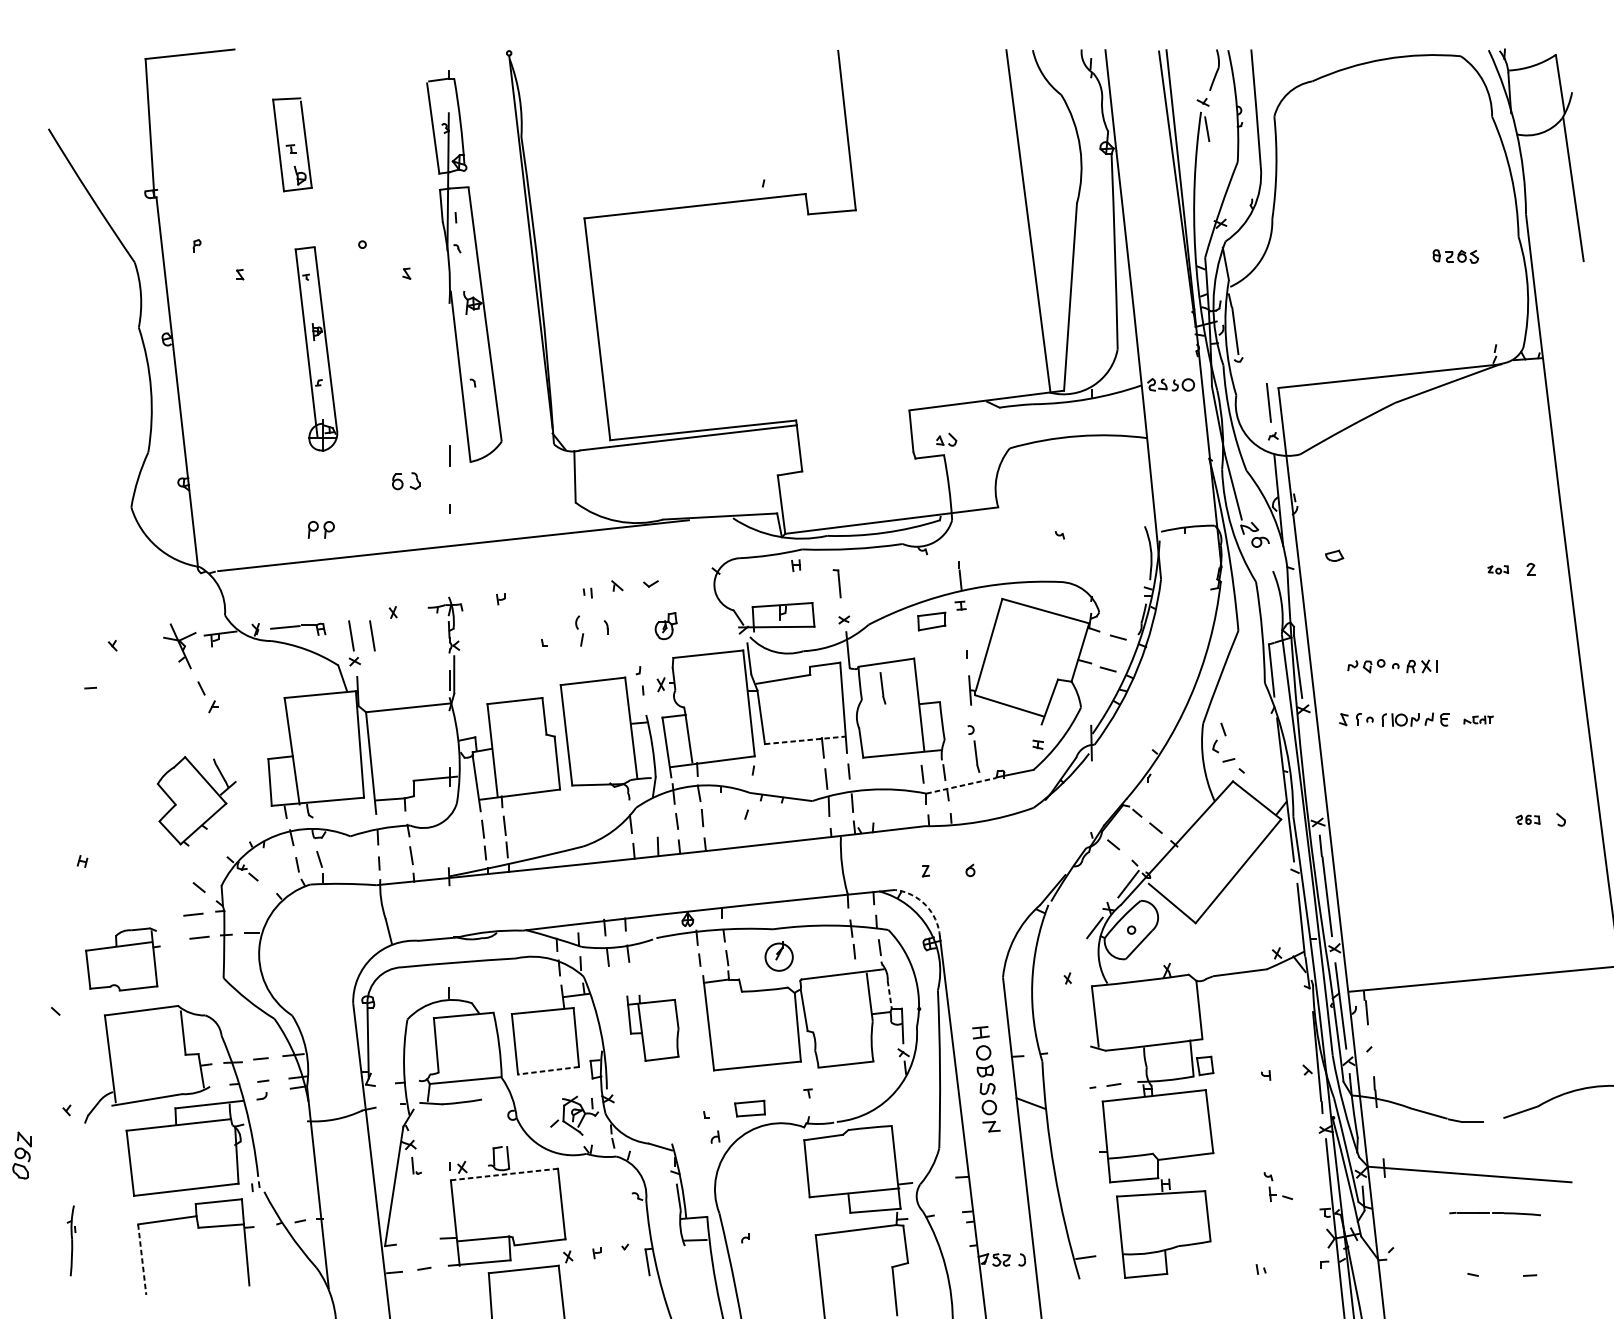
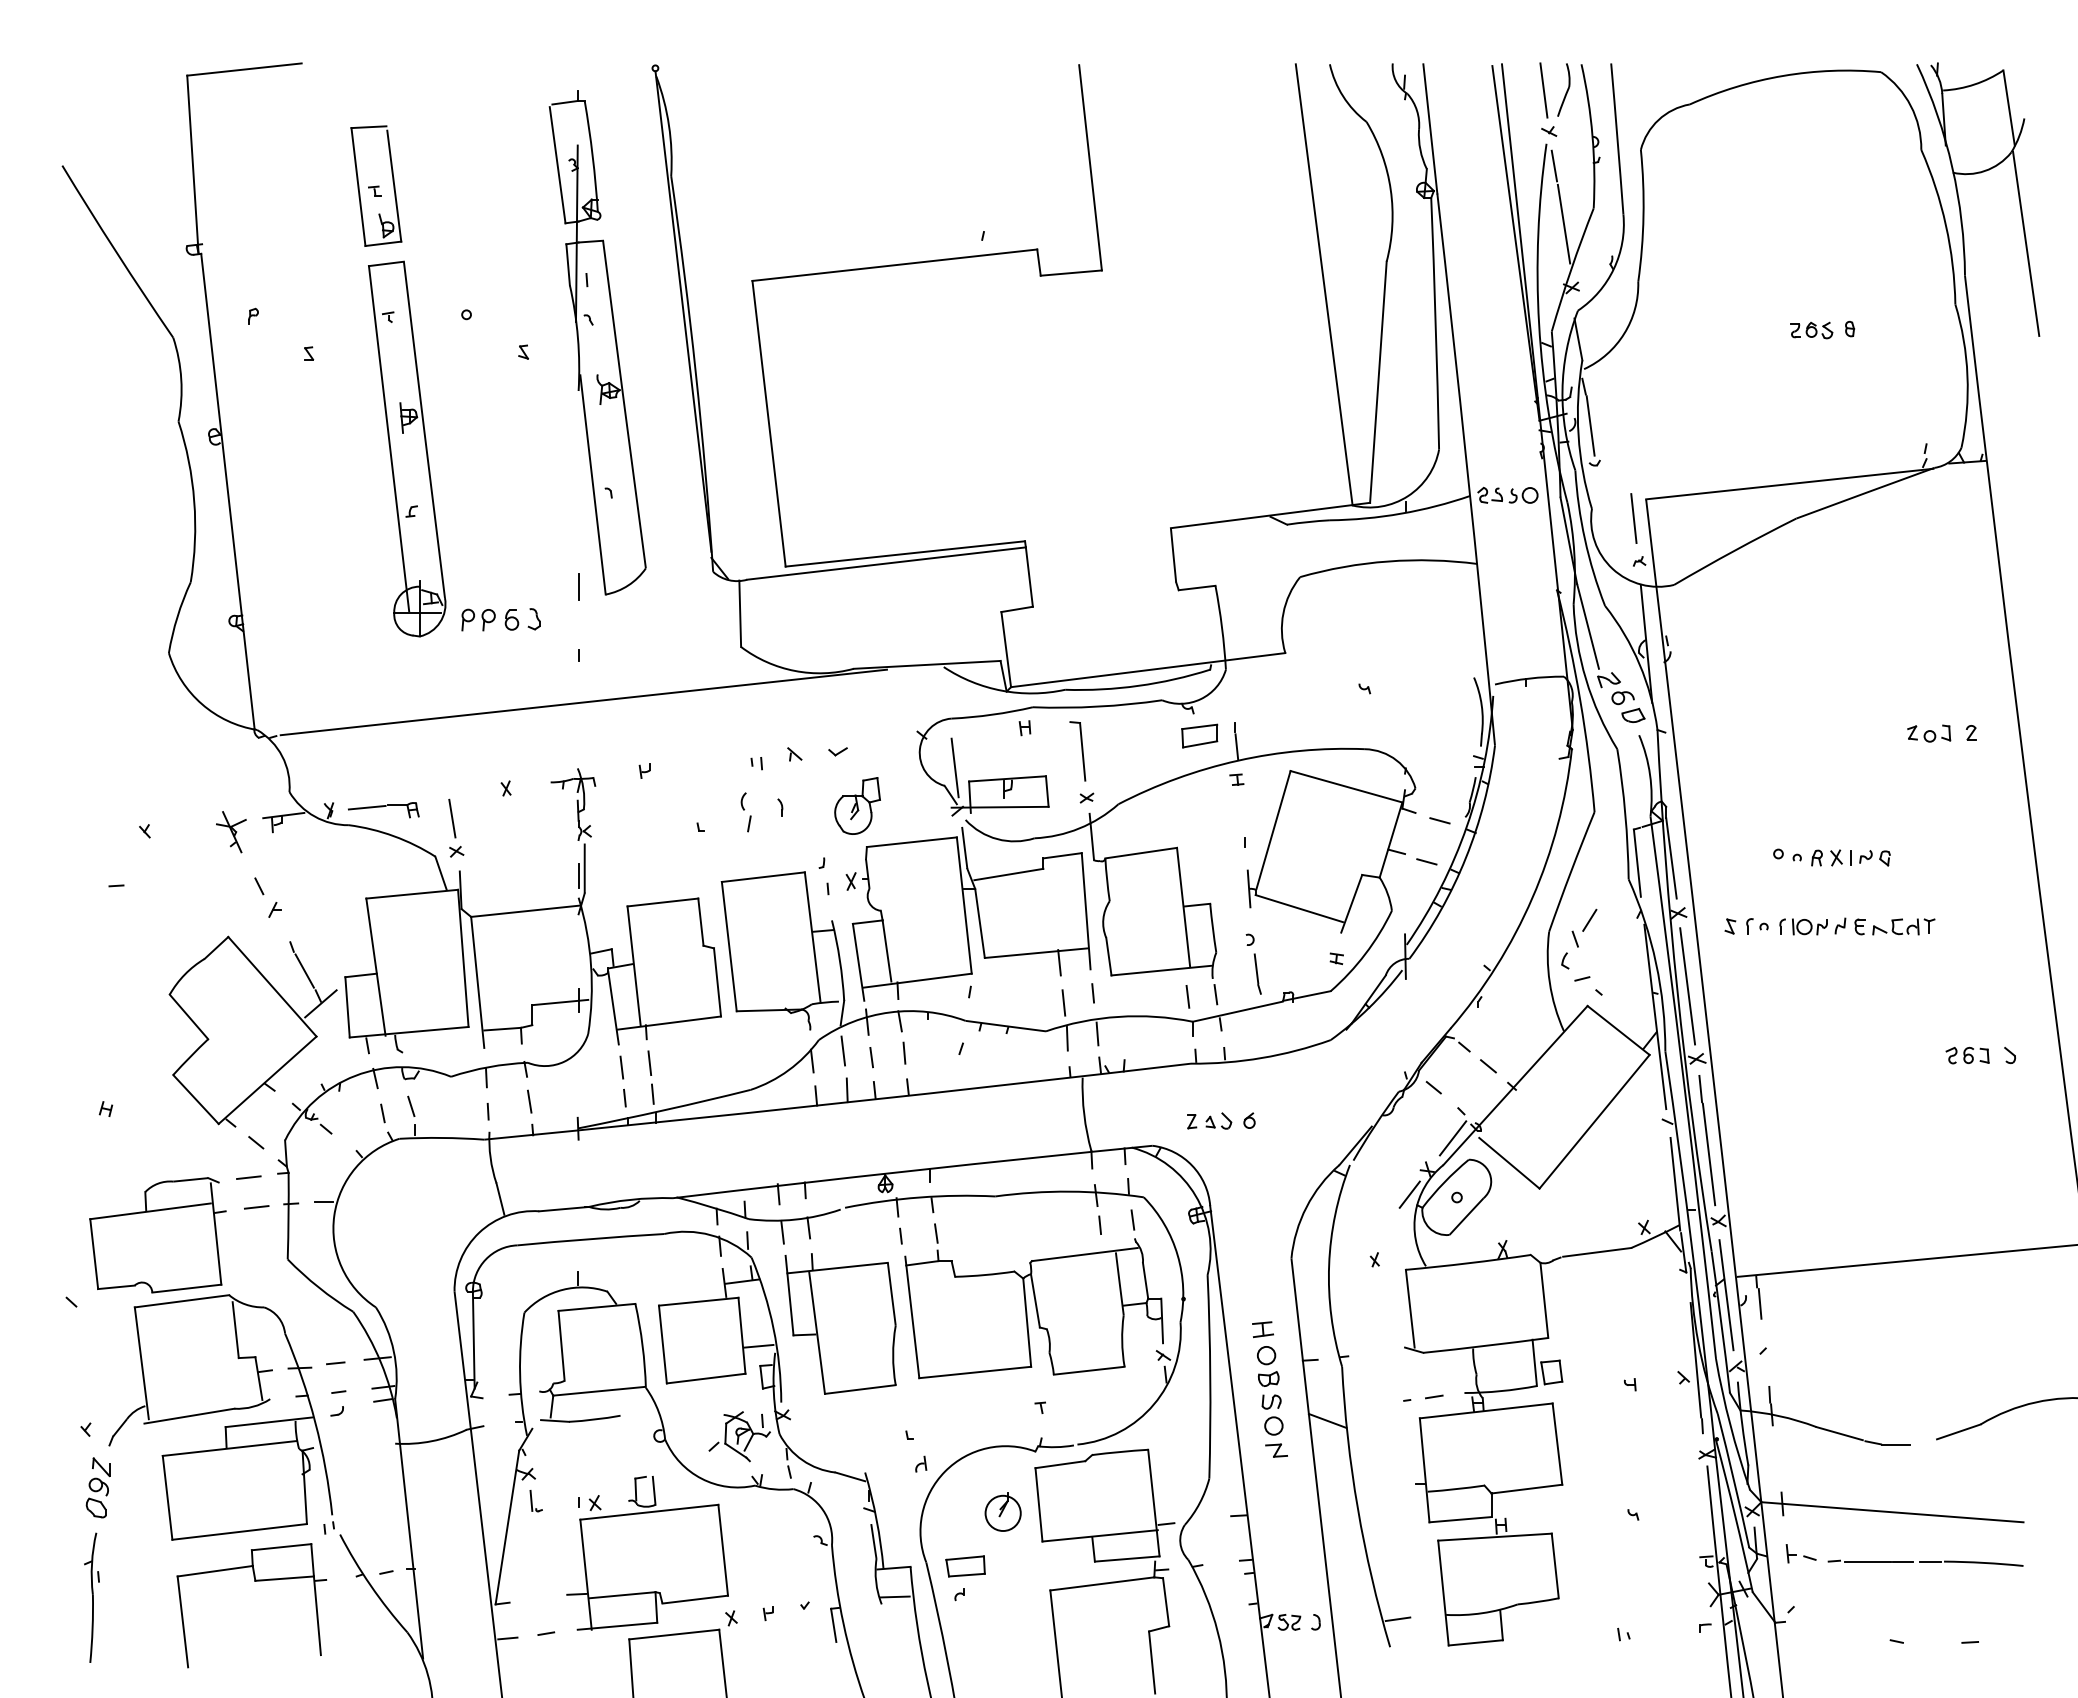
line: (1198, 70) -> (1543, 90), added
line: (1214, 173) -> (1563, 223), added
part: (1461, 256) -> (1811, 330), moved
part: (316, 348) -> (407, 448), size x1.43
part: (946, 439) -> (1218, 1120), moved
part: (321, 529) -> (478, 619), moved
part: (1334, 555) -> (1633, 714), moved
part: (1498, 569) -> (1929, 733), size x1.67
part: (836, 583) -> (1077, 751), size x1.67
line: (741, 596) -> (954, 767), added
part: (931, 621) -> (1199, 735), moved
part: (666, 625) -> (857, 805), size x1.67
line: (372, 635) -> (479, 818), removed
part: (179, 646) -> (231, 832), size x0.71
part: (1359, 666) -> (1874, 858), moved
line: (882, 687) -> (1136, 885), removed
line: (1234, 714) -> (1589, 919), added
part: (1478, 719) -> (1903, 926), size x1.67
line: (805, 740) -> (1036, 953), dashed -> solid
line: (1310, 766) -> (1687, 986), added
line: (961, 785) -> (1238, 1011), dashed -> solid
part: (196, 801) -> (252, 1031), size x1.67
line: (655, 815) -> (843, 1050), added
part: (1527, 819) -> (1967, 1055), size x1.43
arc: (926, 905) -> (1192, 1165), dashed -> solid
part: (778, 955) -> (1002, 1511), moved
part: (122, 959) -> (157, 1235), size x1.43
line: (889, 995) -> (1145, 1281), dashed -> solid
part: (652, 1027) -> (840, 1323), size x1.67
line: (589, 1045) -> (758, 1345), added
line: (548, 1070) -> (706, 1378), dashed -> solid
part: (749, 1108) -> (965, 1566), moved
part: (21, 1155) -> (97, 1487), moved
line: (504, 1174) -> (649, 1512), dashed -> solid
part: (1280, 1194) -> (1800, 1553), moved
part: (1495, 1213) -> (1925, 1562), size x1.67
part: (71, 1240) -> (91, 1597), size x1.43
line: (141, 1259) -> (182, 1621), dashed -> solid

